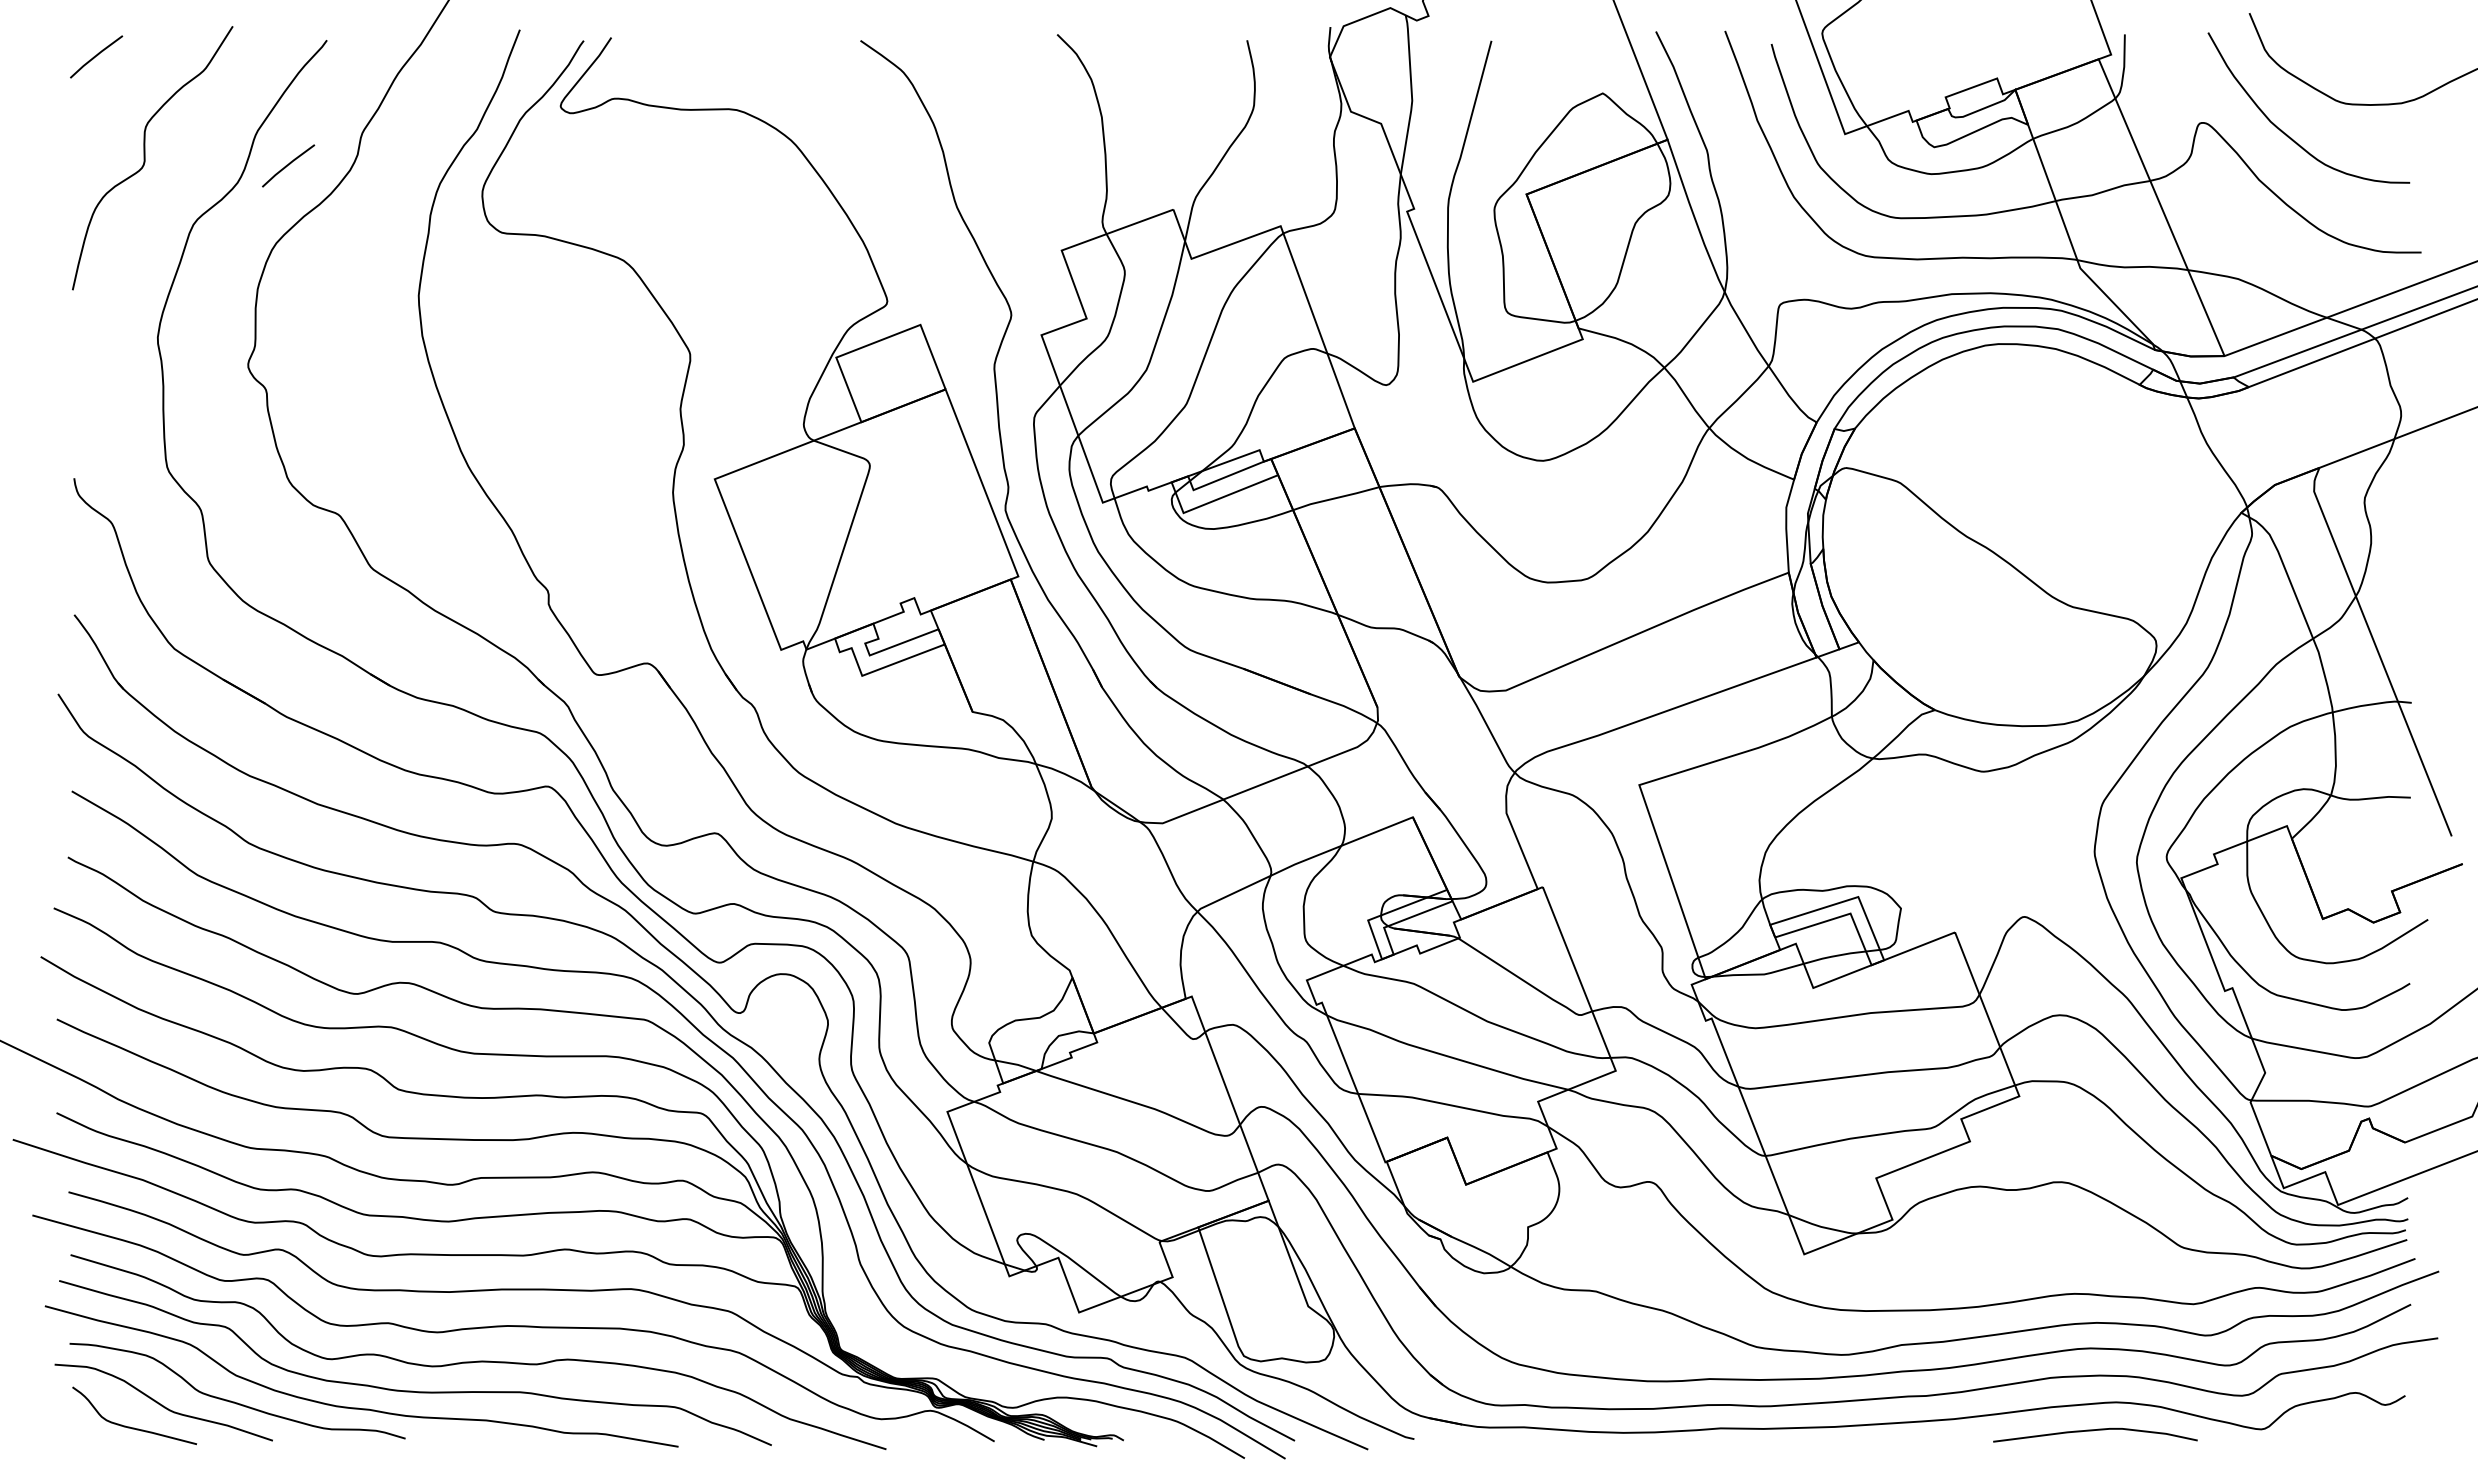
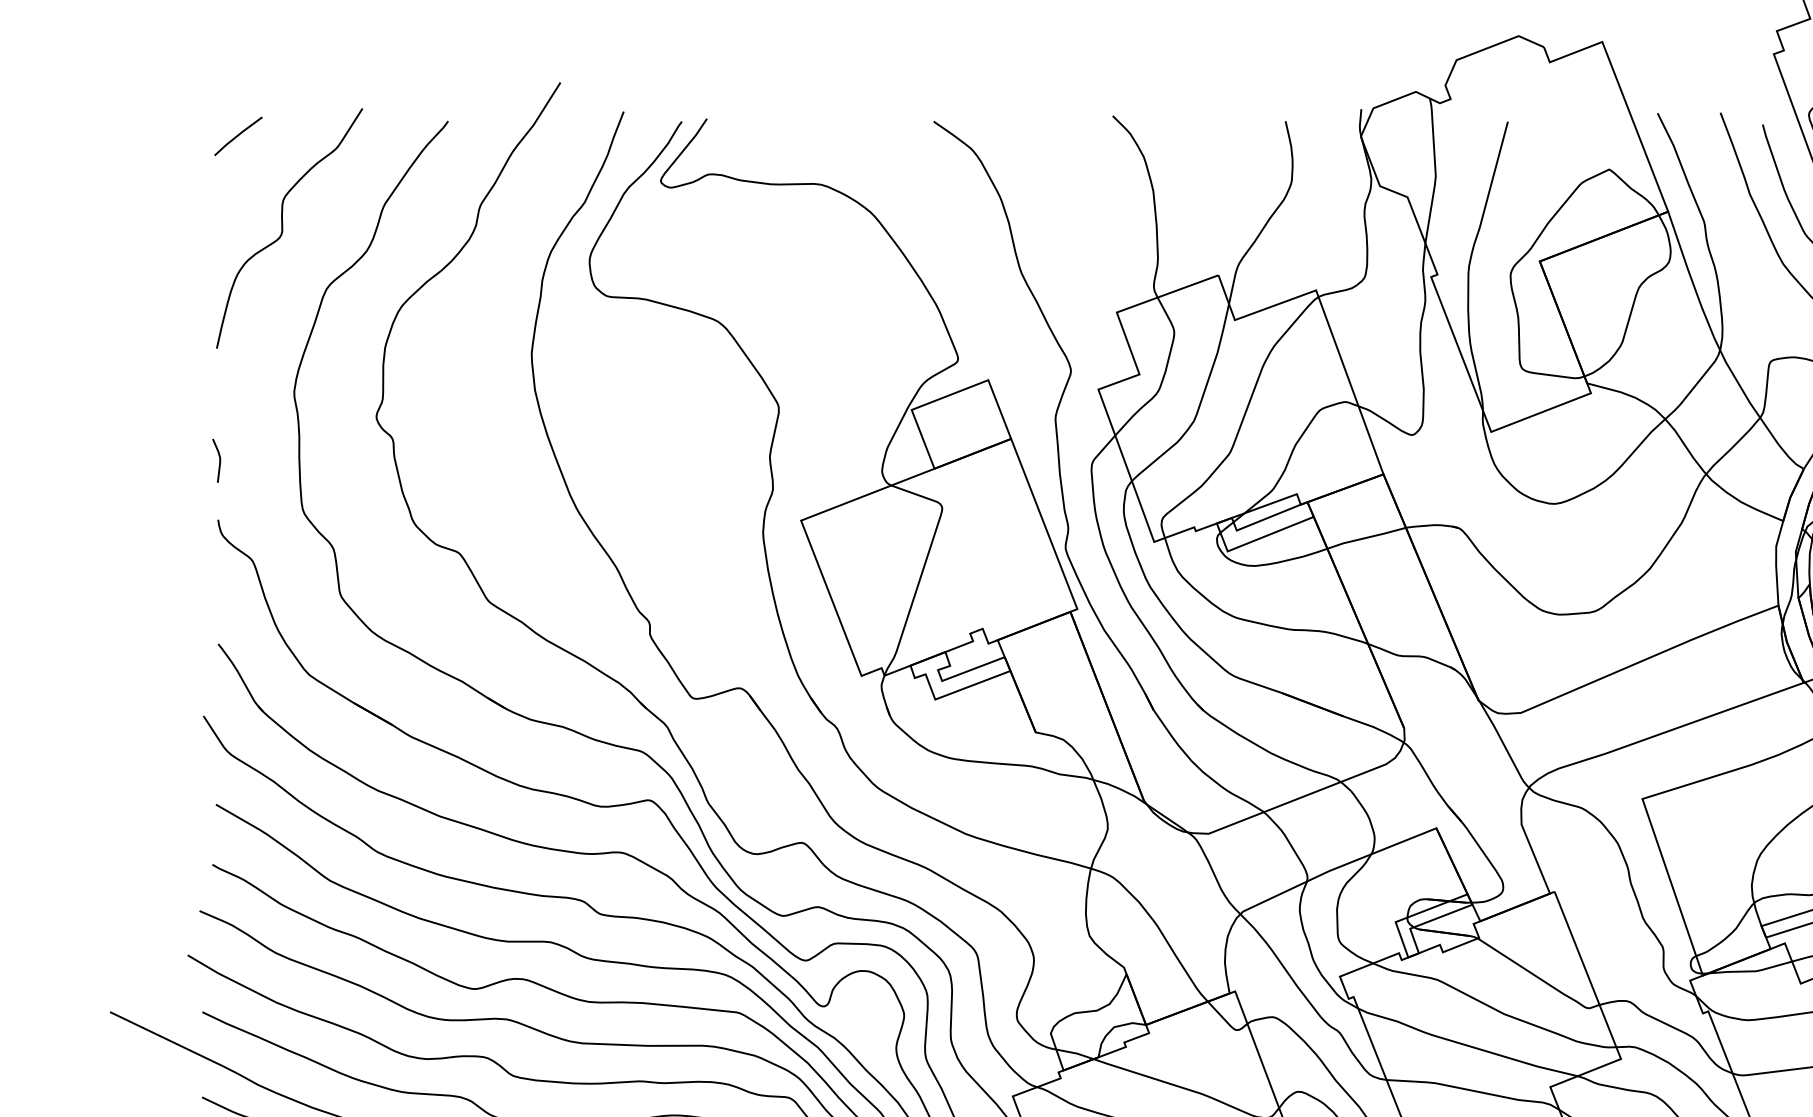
line: (288, 165) -> (413, 235), removed
line: (75, 413) -> (219, 460), added

